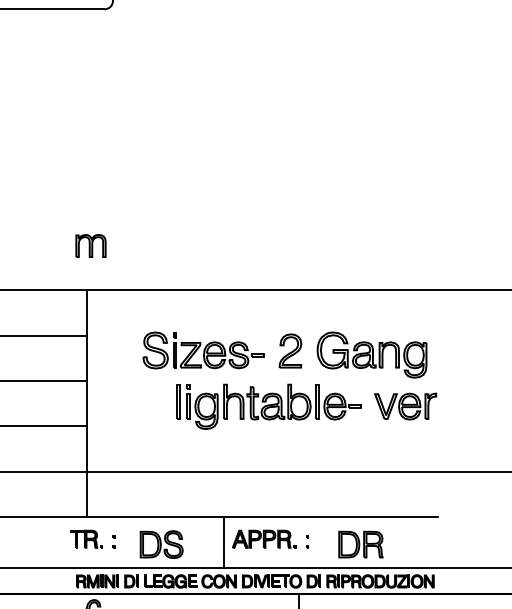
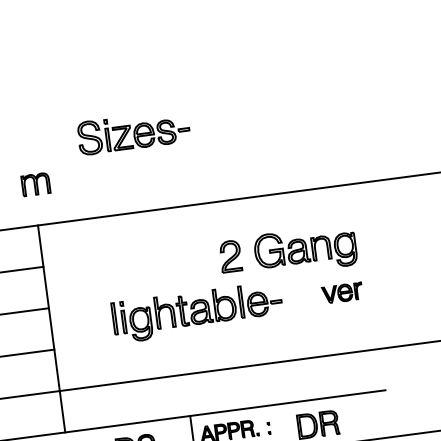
part: (203, 350) -> (133, 132), moved
part: (268, 406) -> (197, 312), moved
part: (405, 406) -> (342, 293), size x0.7

